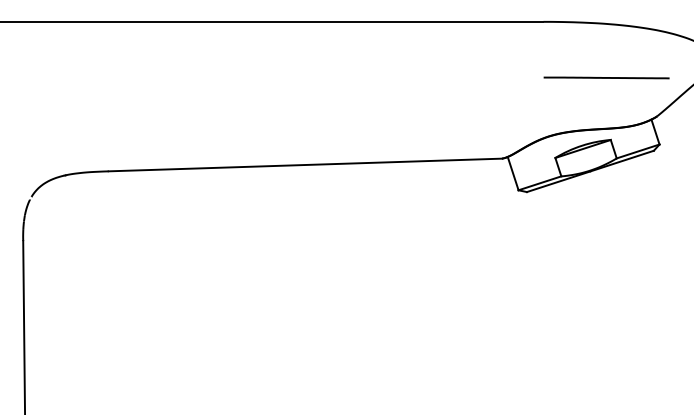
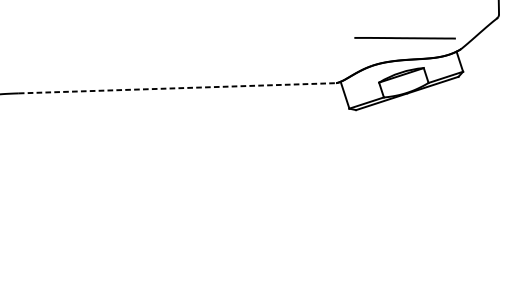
line: (606, 77) -> (405, 37), moved
line: (305, 165) -> (177, 88), solid -> dashed

